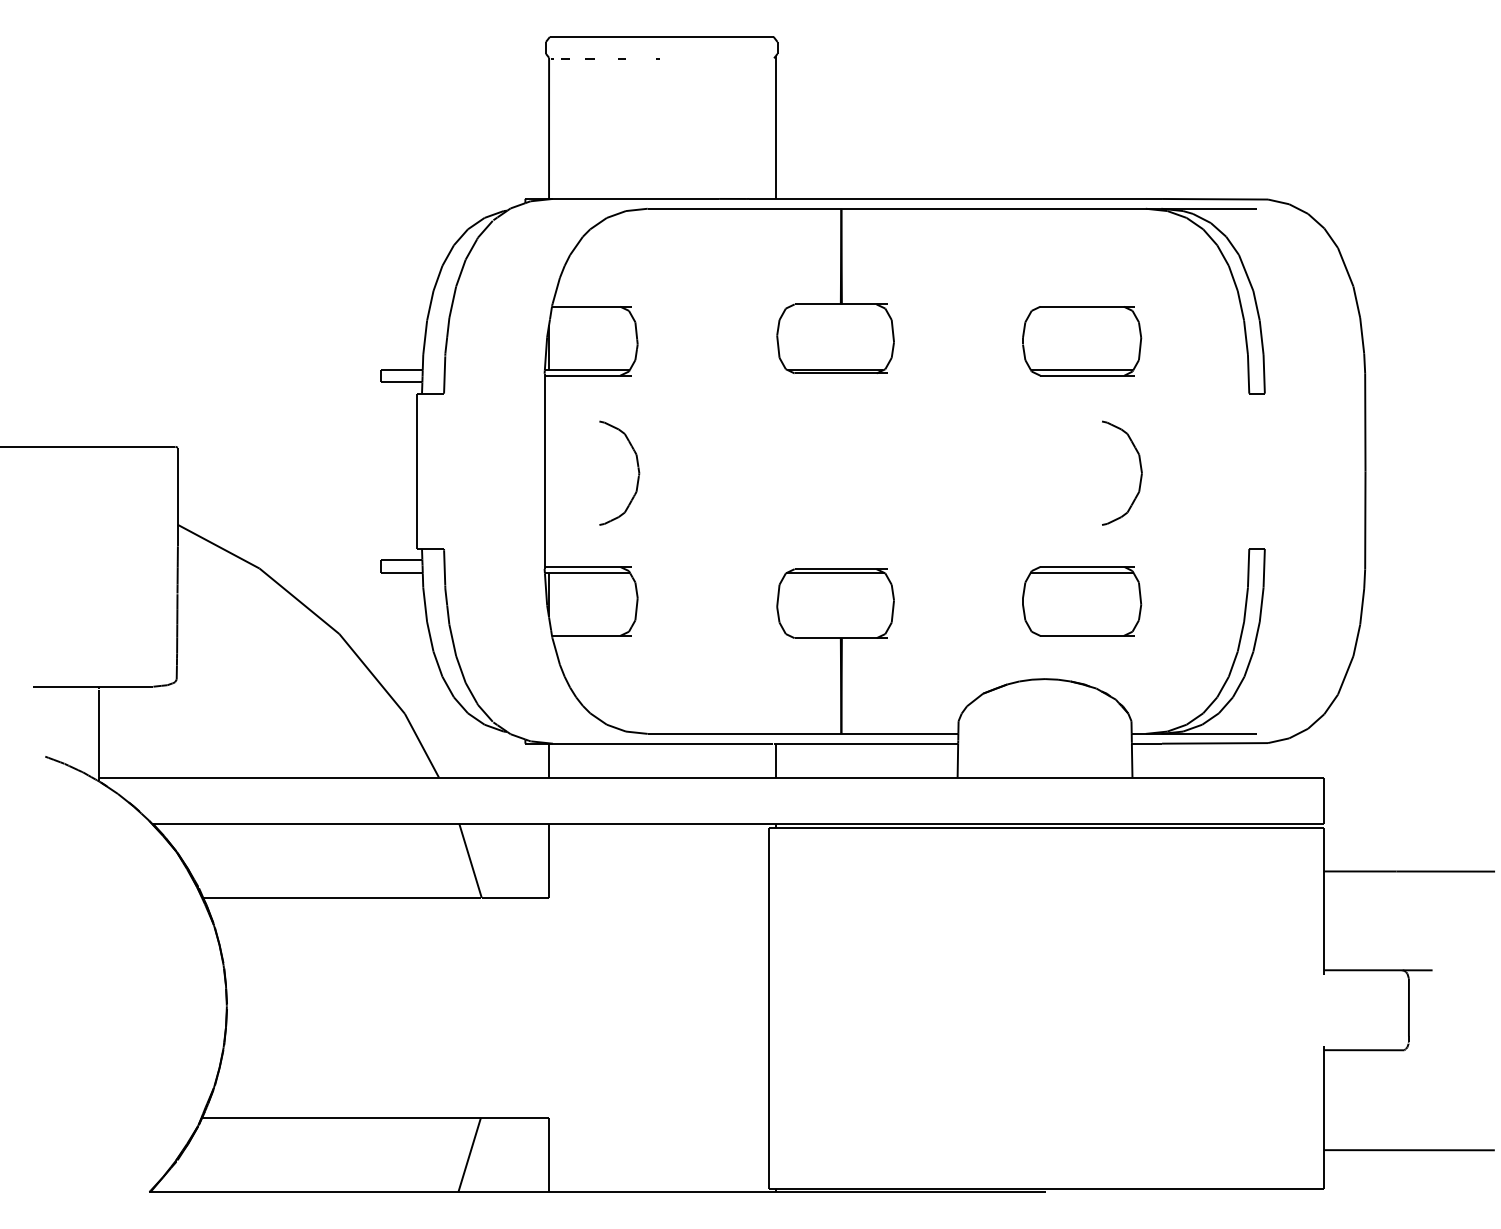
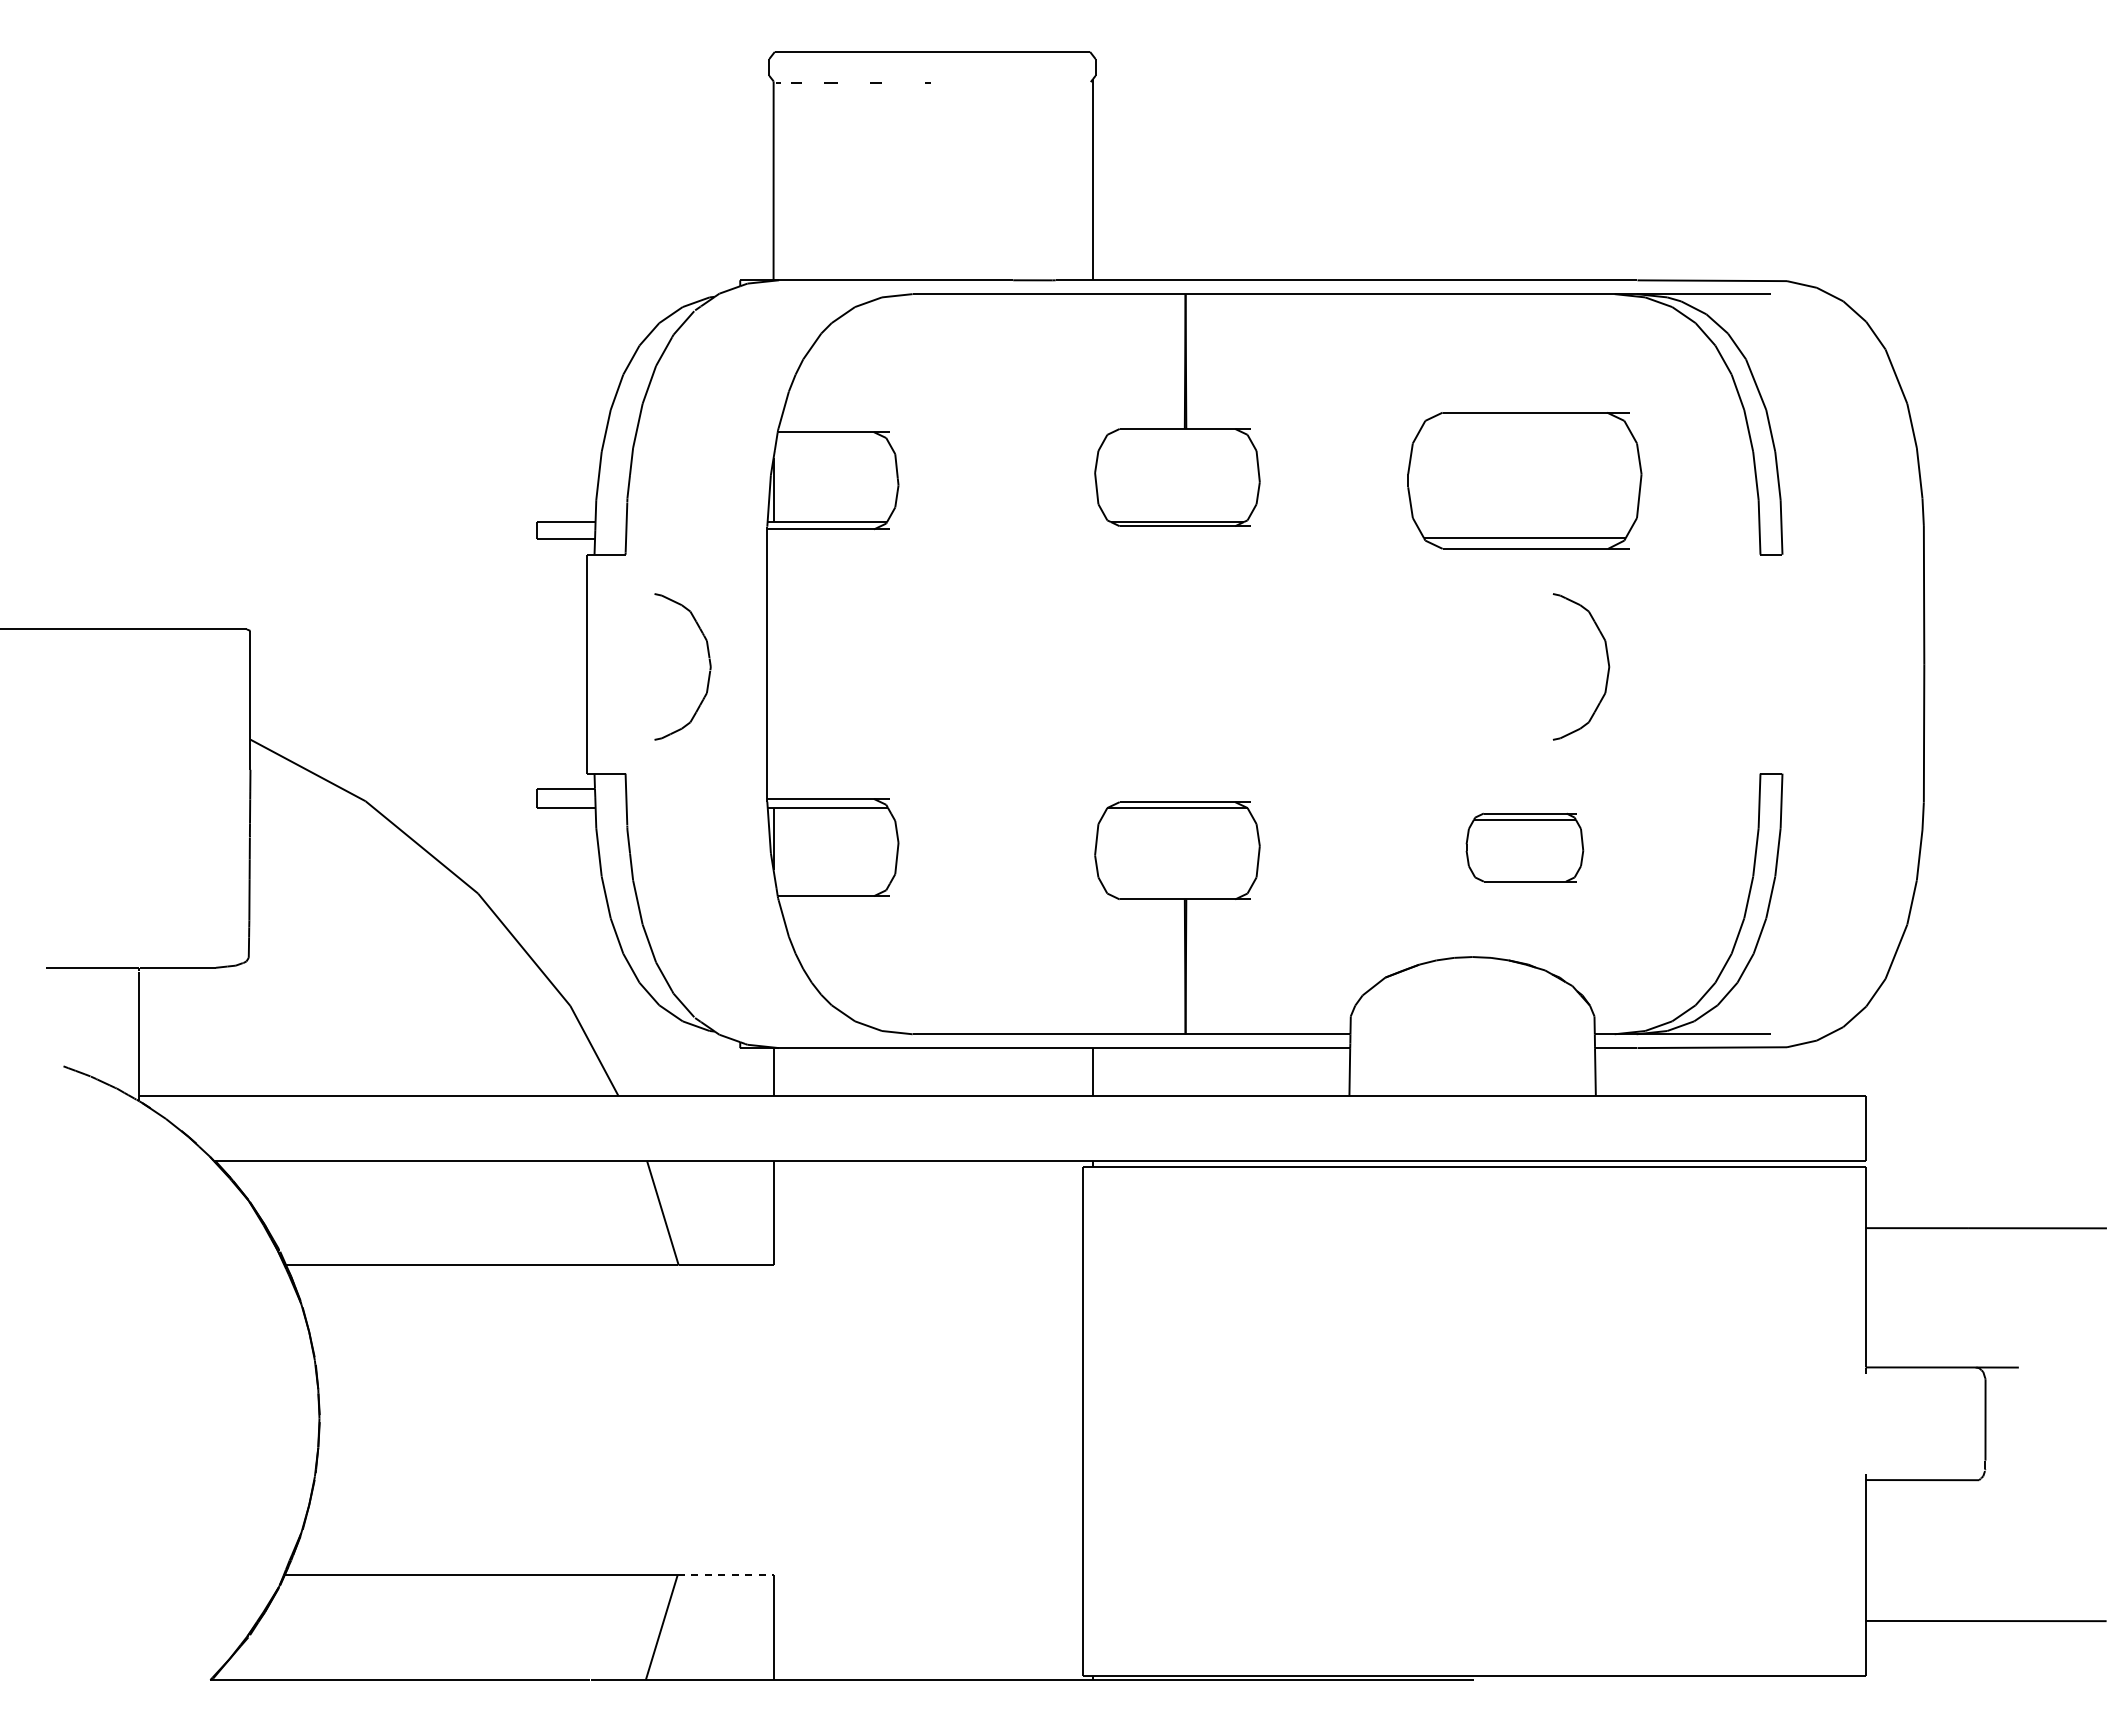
part: (1081, 340) -> (1524, 480), size x1.4
part: (637, 467) -> (708, 659), moved
part: (1081, 601) -> (1524, 847), size x0.7
line: (514, 1117) -> (725, 1575), solid -> dashed

